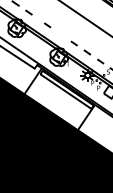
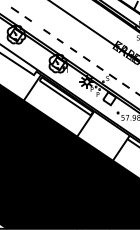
line: (60, 34) -> (59, 40), added

